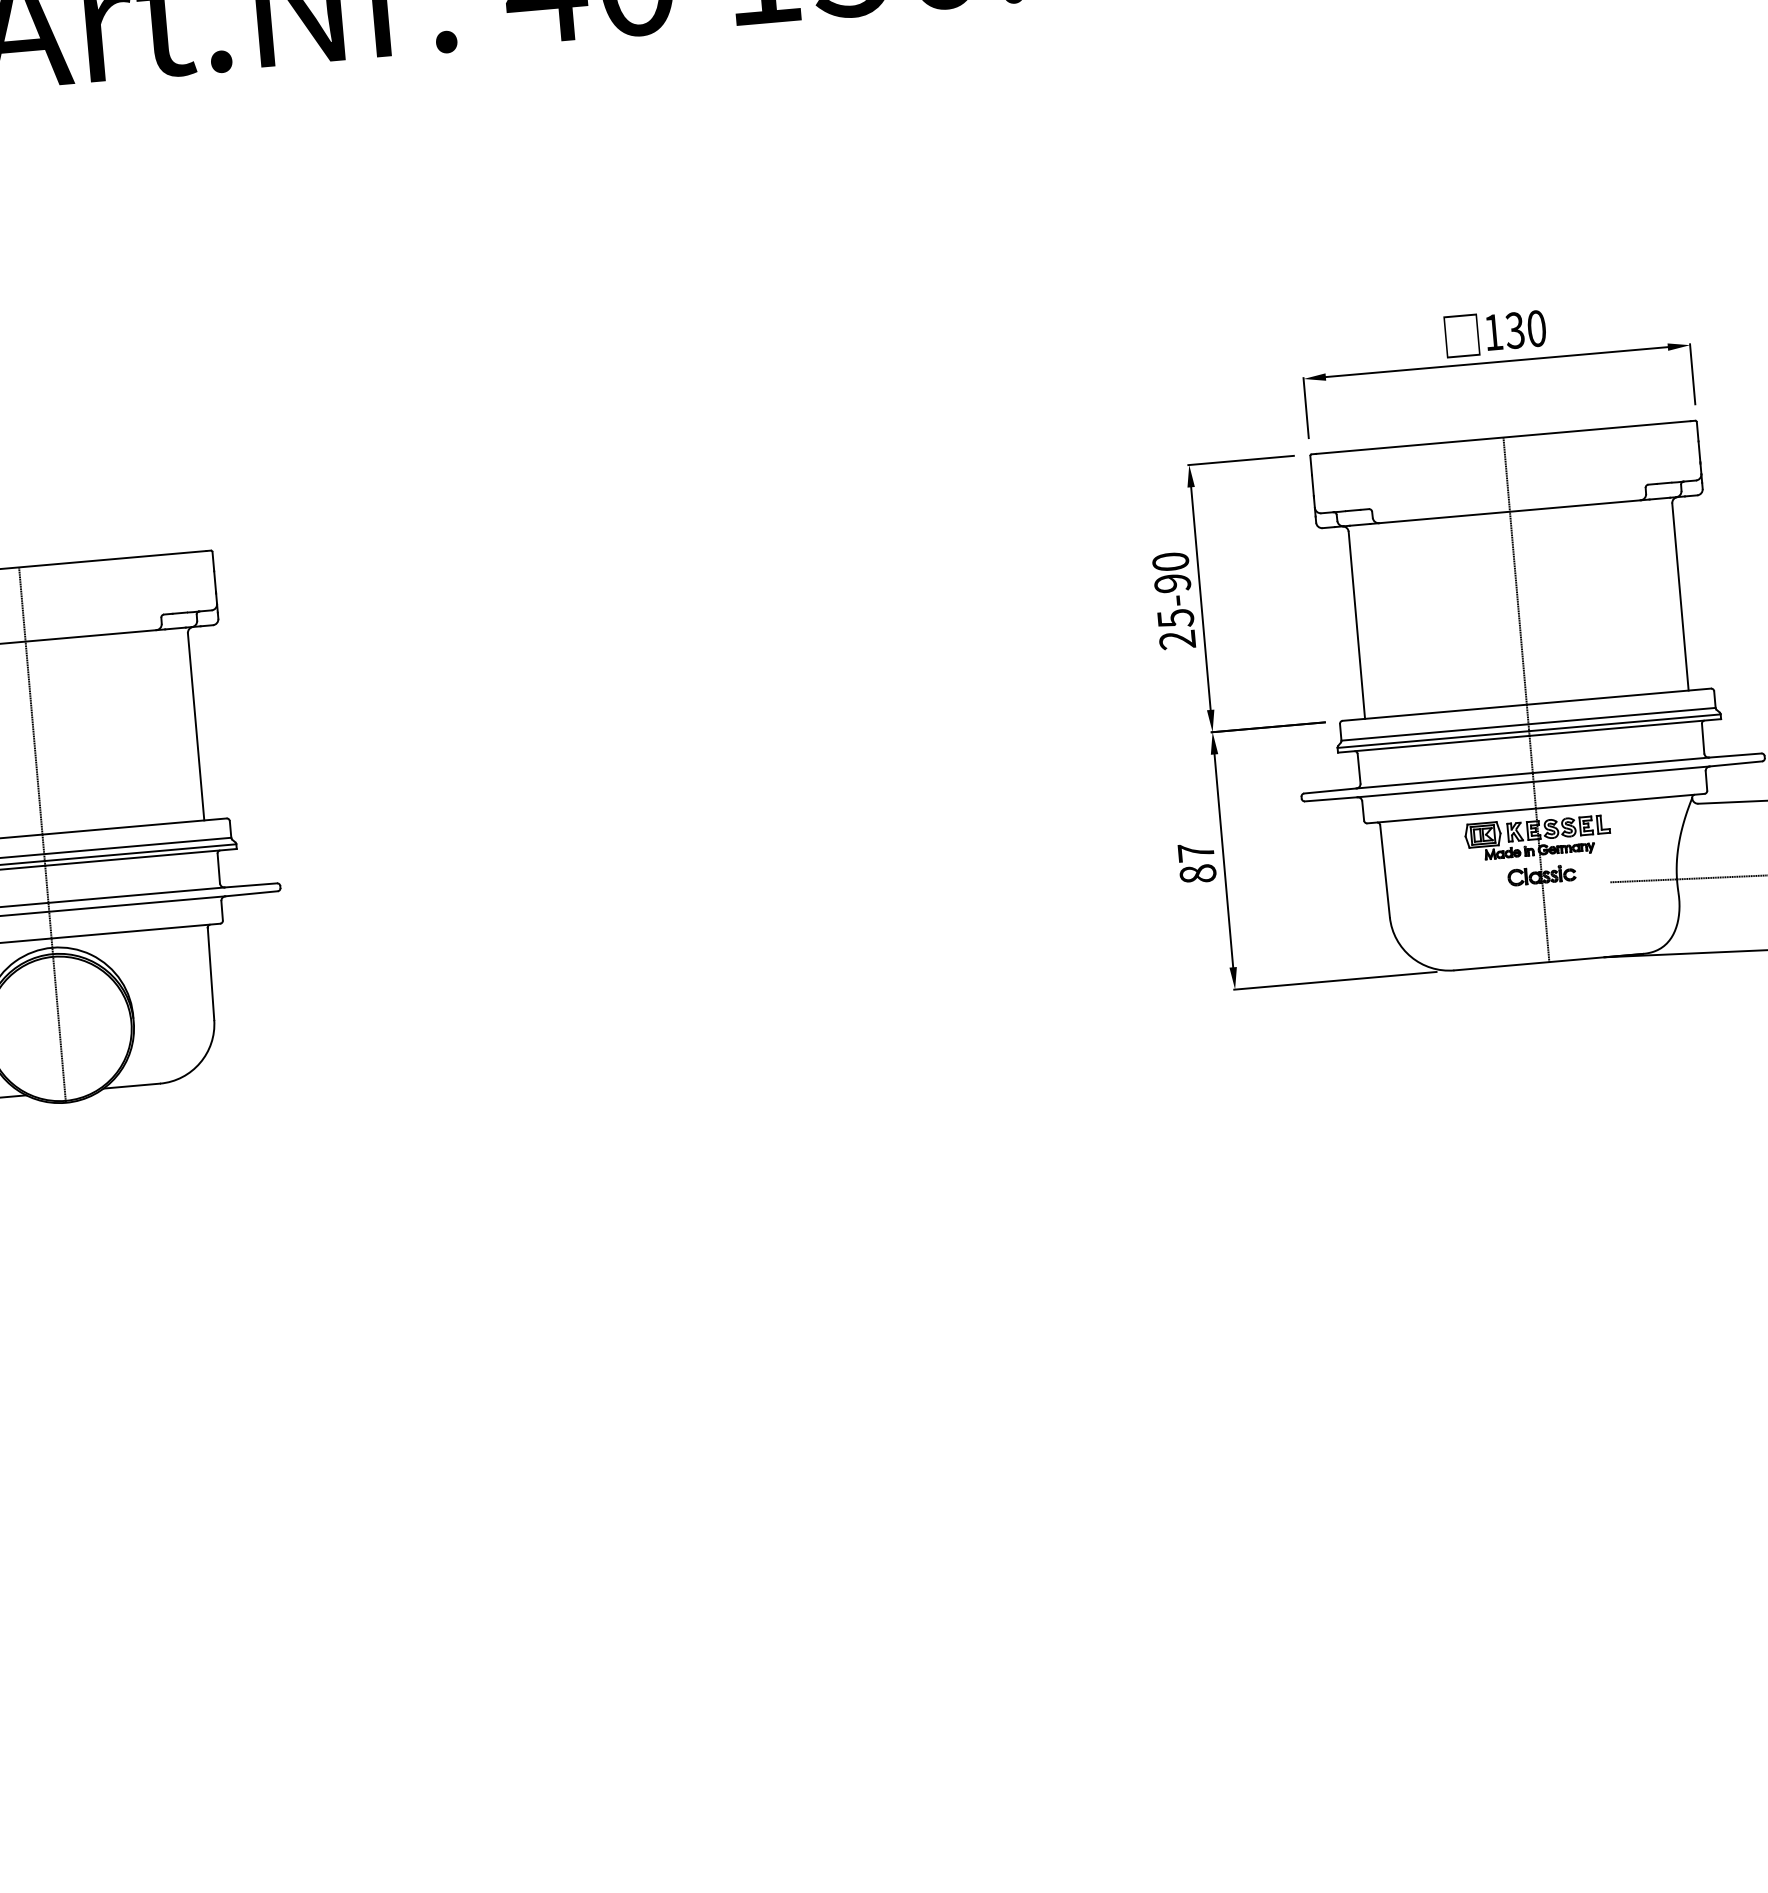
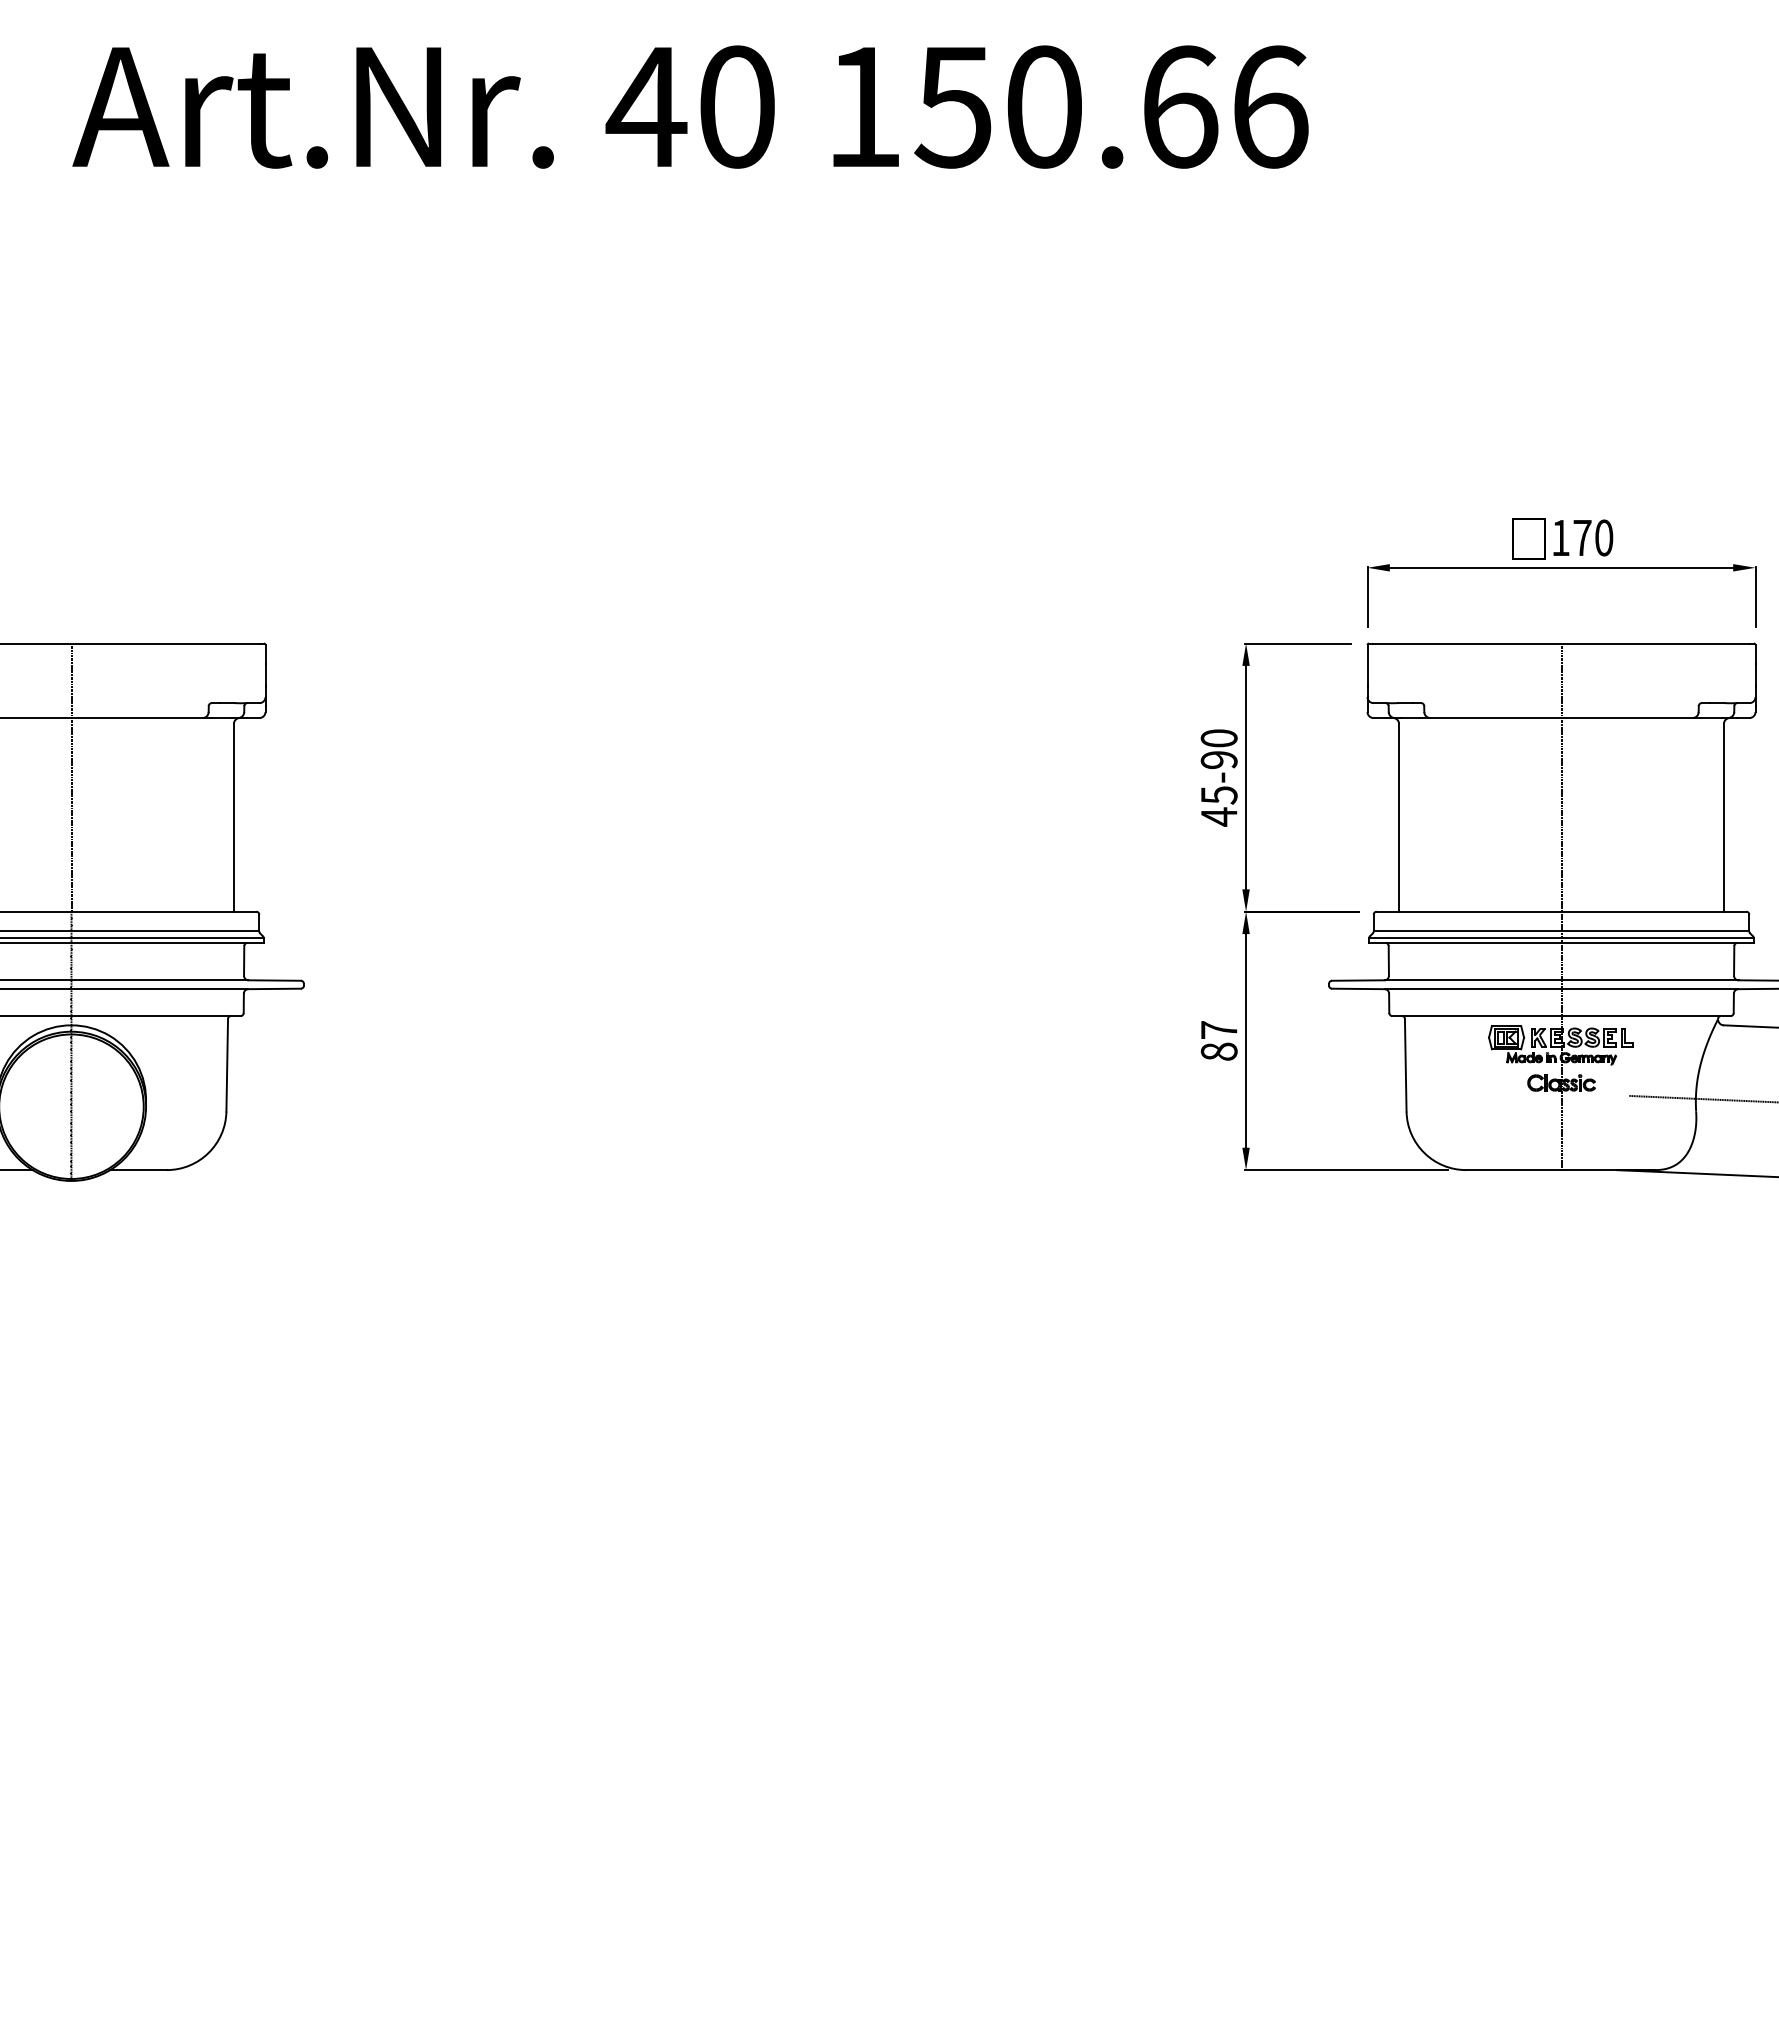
text: (1515, 330) -> (1582, 537), 130 -> 170
text: (1176, 639) -> (1218, 816), 25-90 -> 45-90

